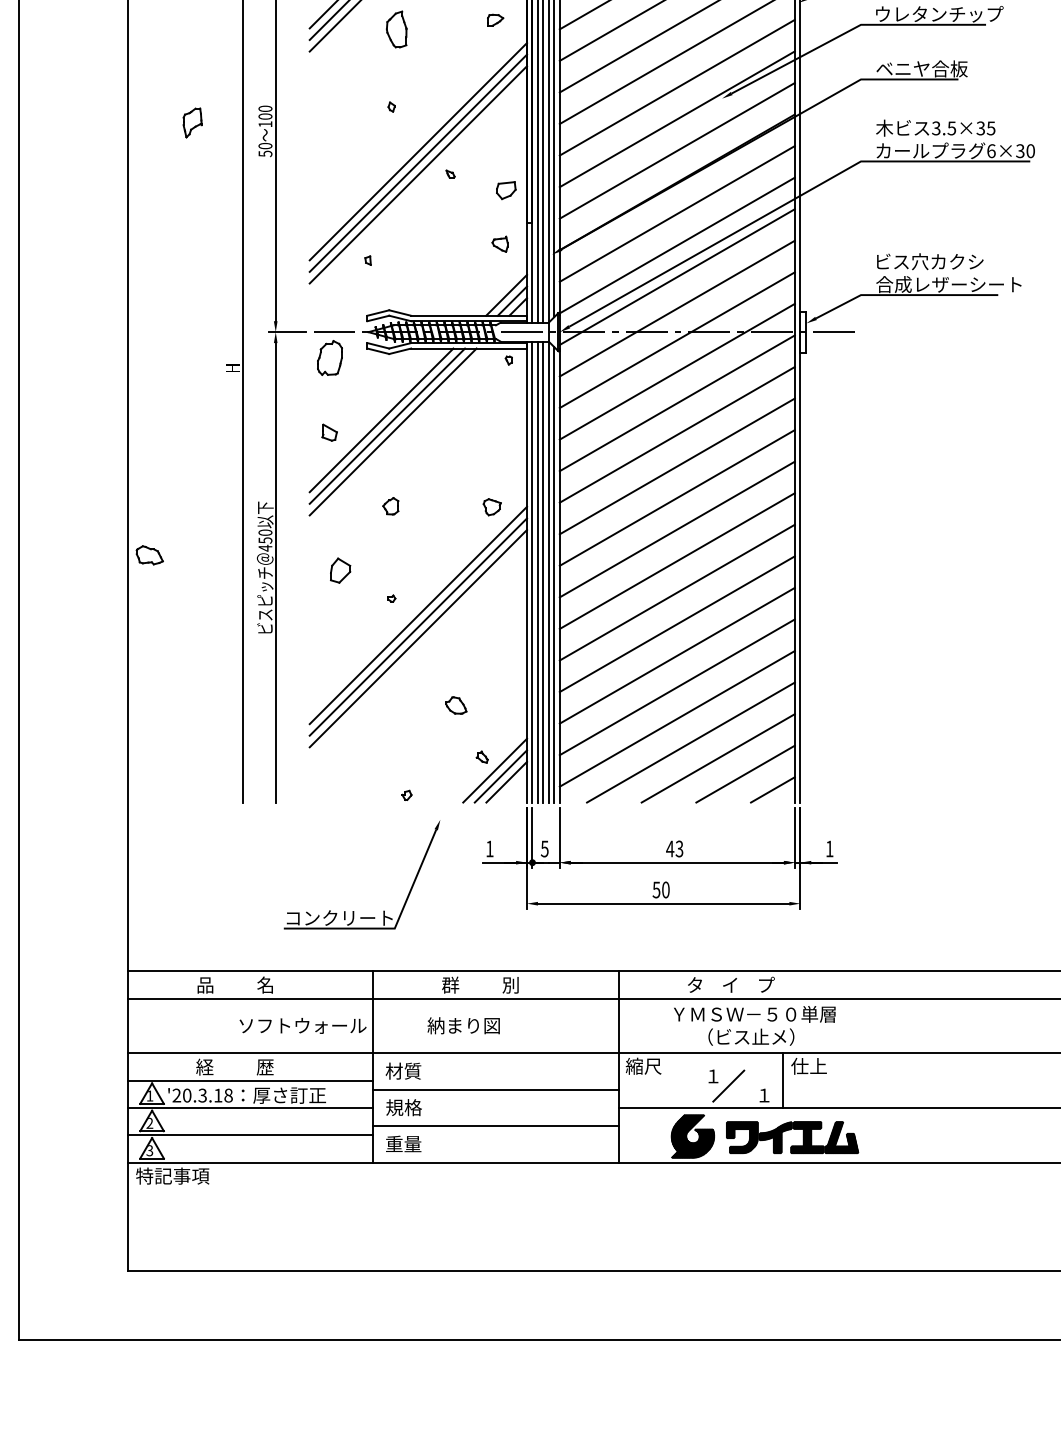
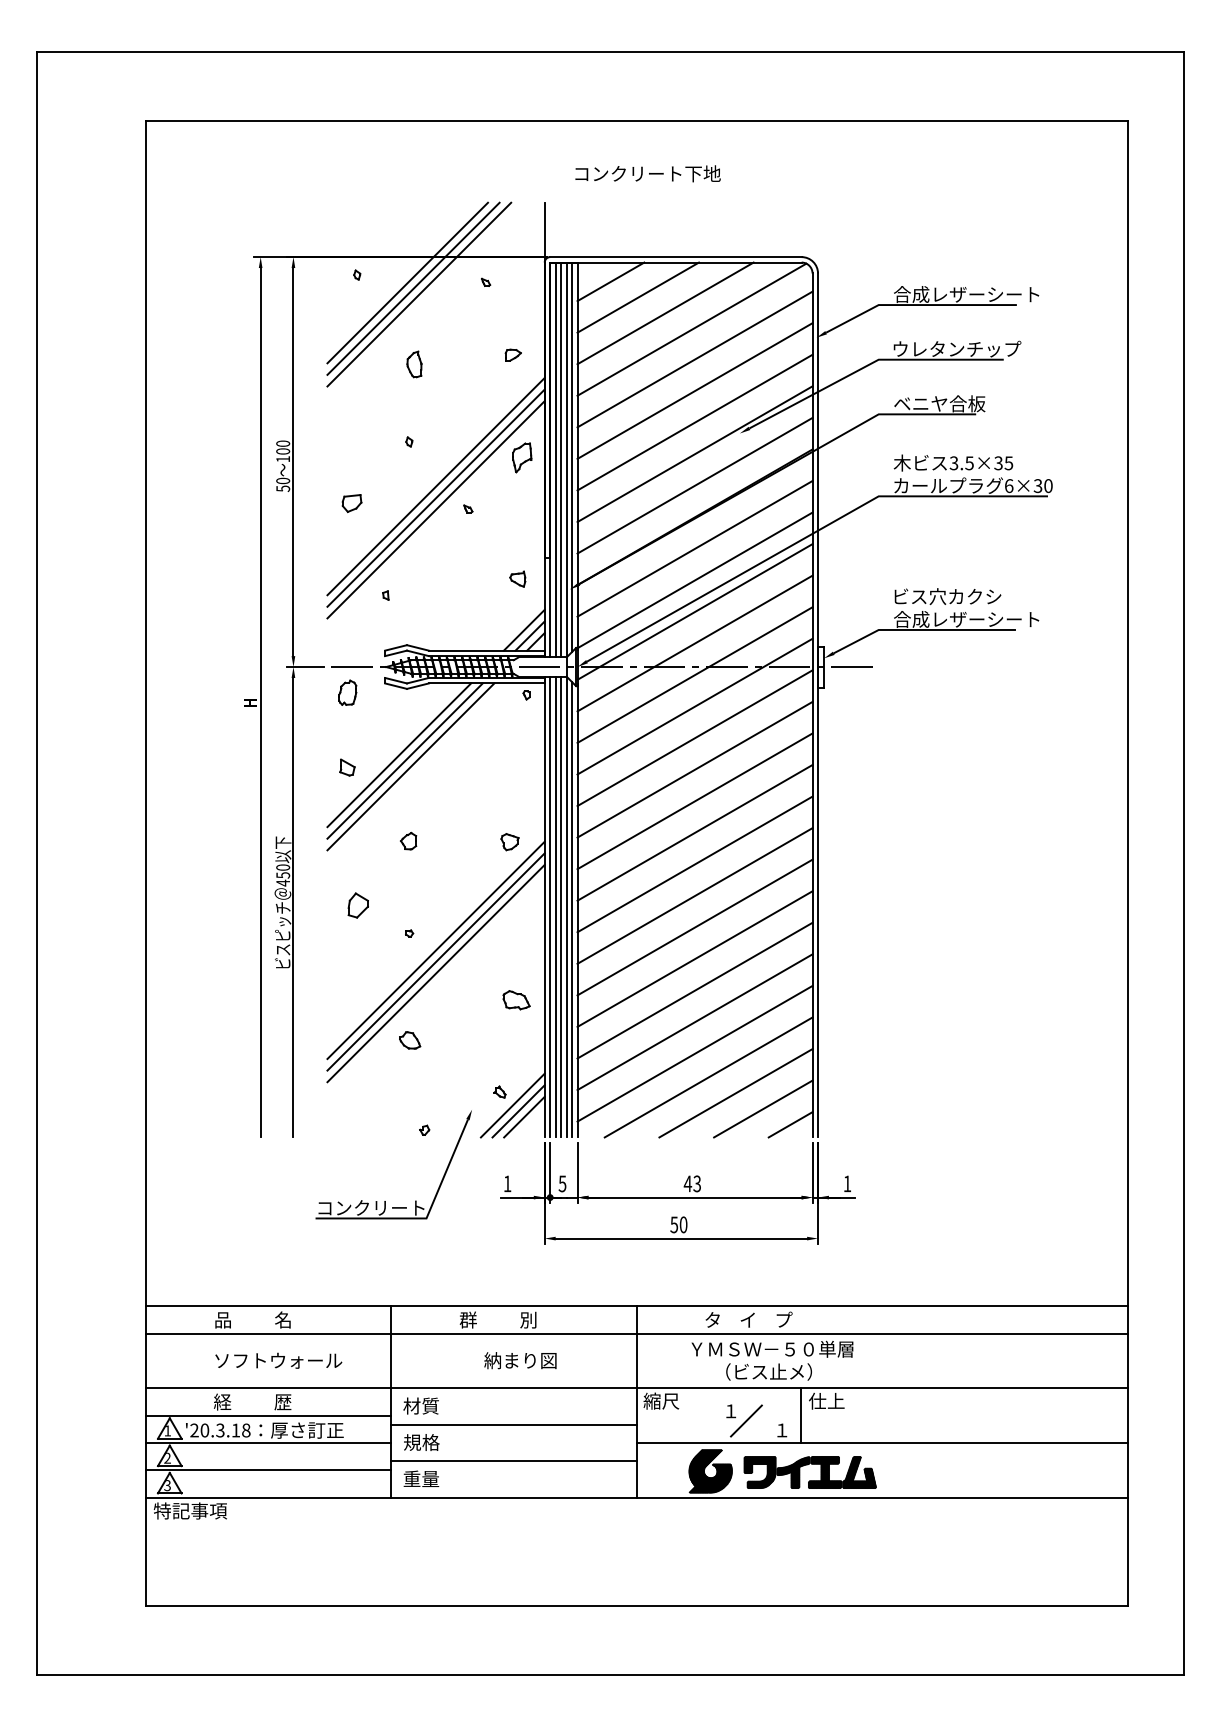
part: (396, 29) -> (414, 364), size x0.71
part: (192, 122) -> (522, 457), moved
part: (505, 190) -> (351, 503), moved
part: (329, 357) -> (347, 692), size x0.71
part: (149, 555) -> (516, 1000), moved
part: (456, 705) -> (410, 1040), moved
part: (353, 911) -> (385, 1201), moved
text: (302, 1025) -> (278, 1360), moved
text: (463, 1025) -> (520, 1360), moved

